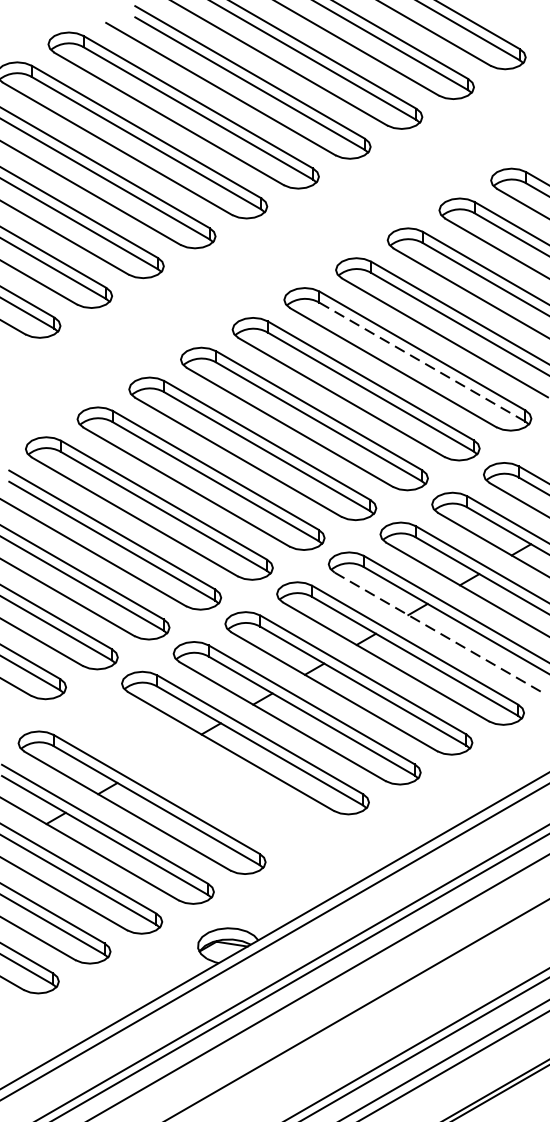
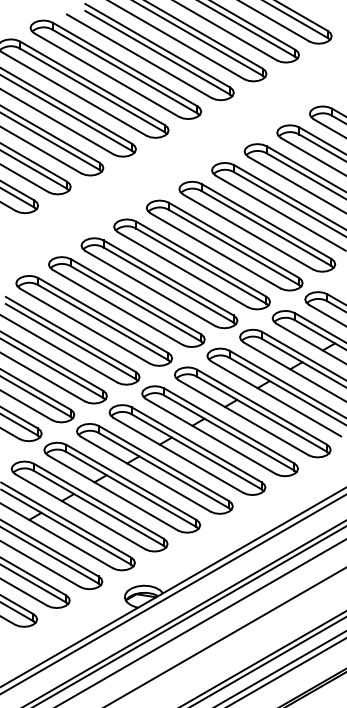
line: (422, 362) -> (266, 228), dashed -> solid
line: (436, 631) -> (275, 398), dashed -> solid
part: (194, 772) -> (122, 487), added

